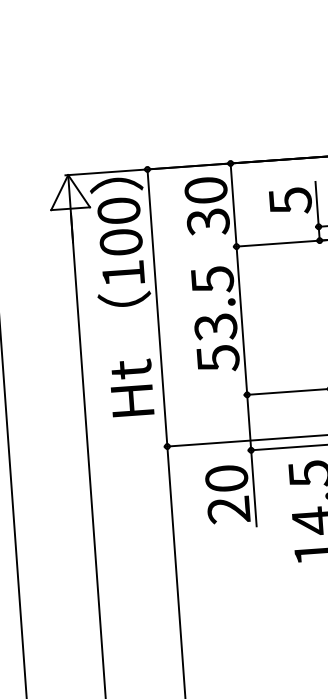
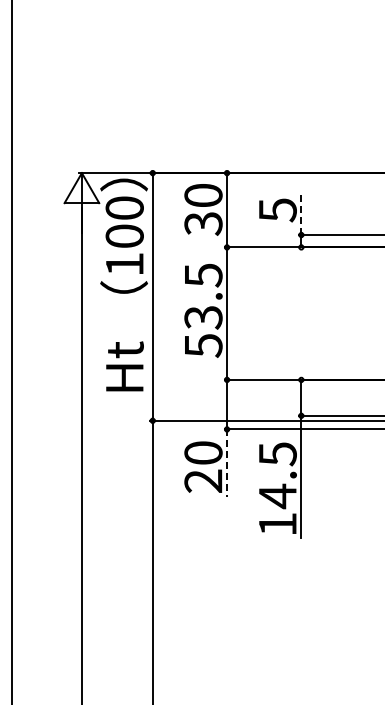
line: (317, 203) -> (301, 214), solid -> dashed
line: (254, 488) -> (227, 463), solid -> dashed

